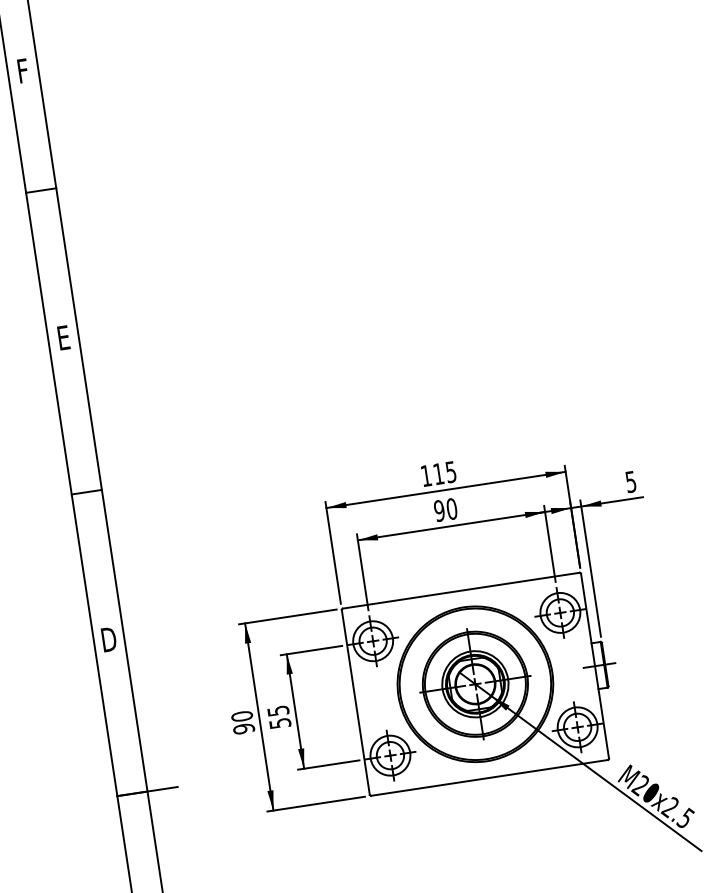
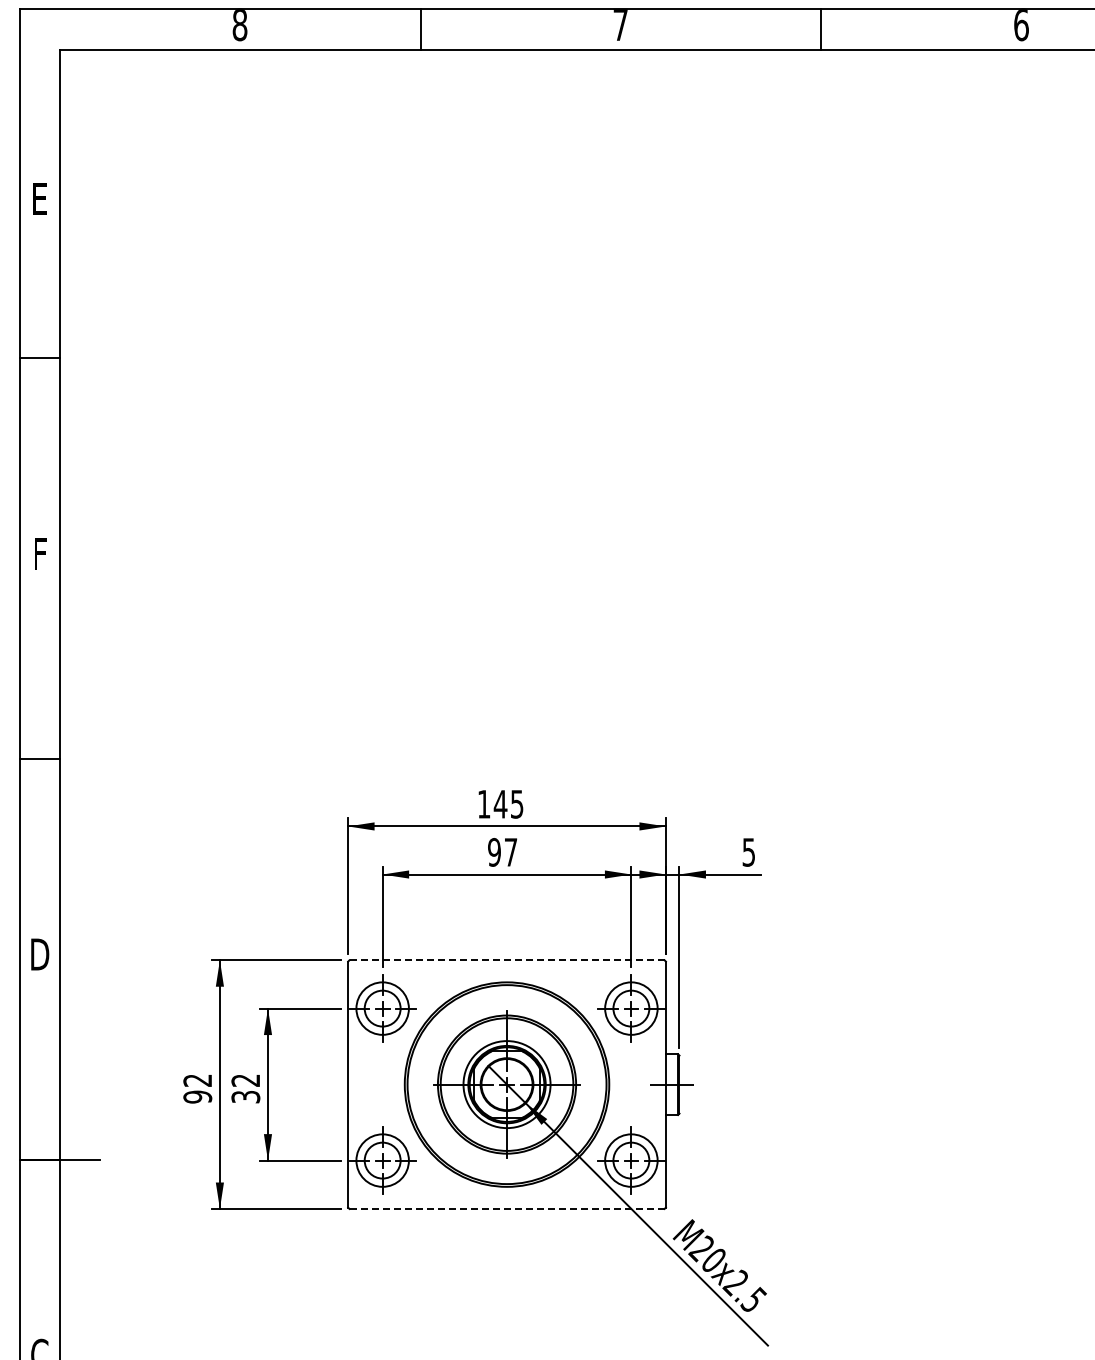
text: (22, 70) -> (39, 198), F -> E
text: (63, 337) -> (40, 553), E -> F
text: (438, 474) -> (500, 804), 115 -> 145
text: (451, 509) -> (510, 852), 90 -> 97
line: (461, 590) -> (507, 960), solid -> dashed
text: (241, 716) -> (197, 1080), 90 -> 92
text: (278, 717) -> (245, 1088), 55 -> 32
line: (489, 777) -> (507, 1208), solid -> dashed

